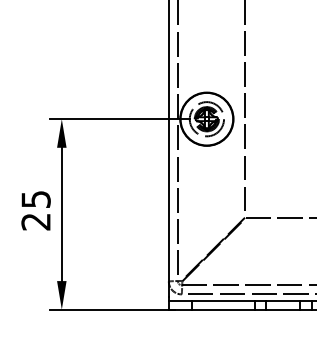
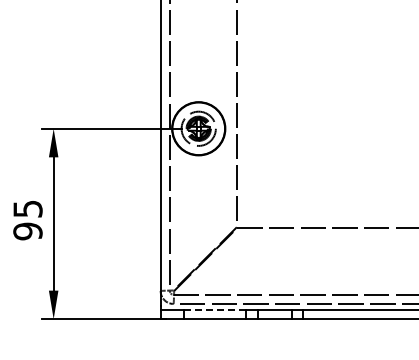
text: (35, 221) -> (27, 231), 25 -> 95
line: (223, 300) -> (215, 310), solid -> dashed

